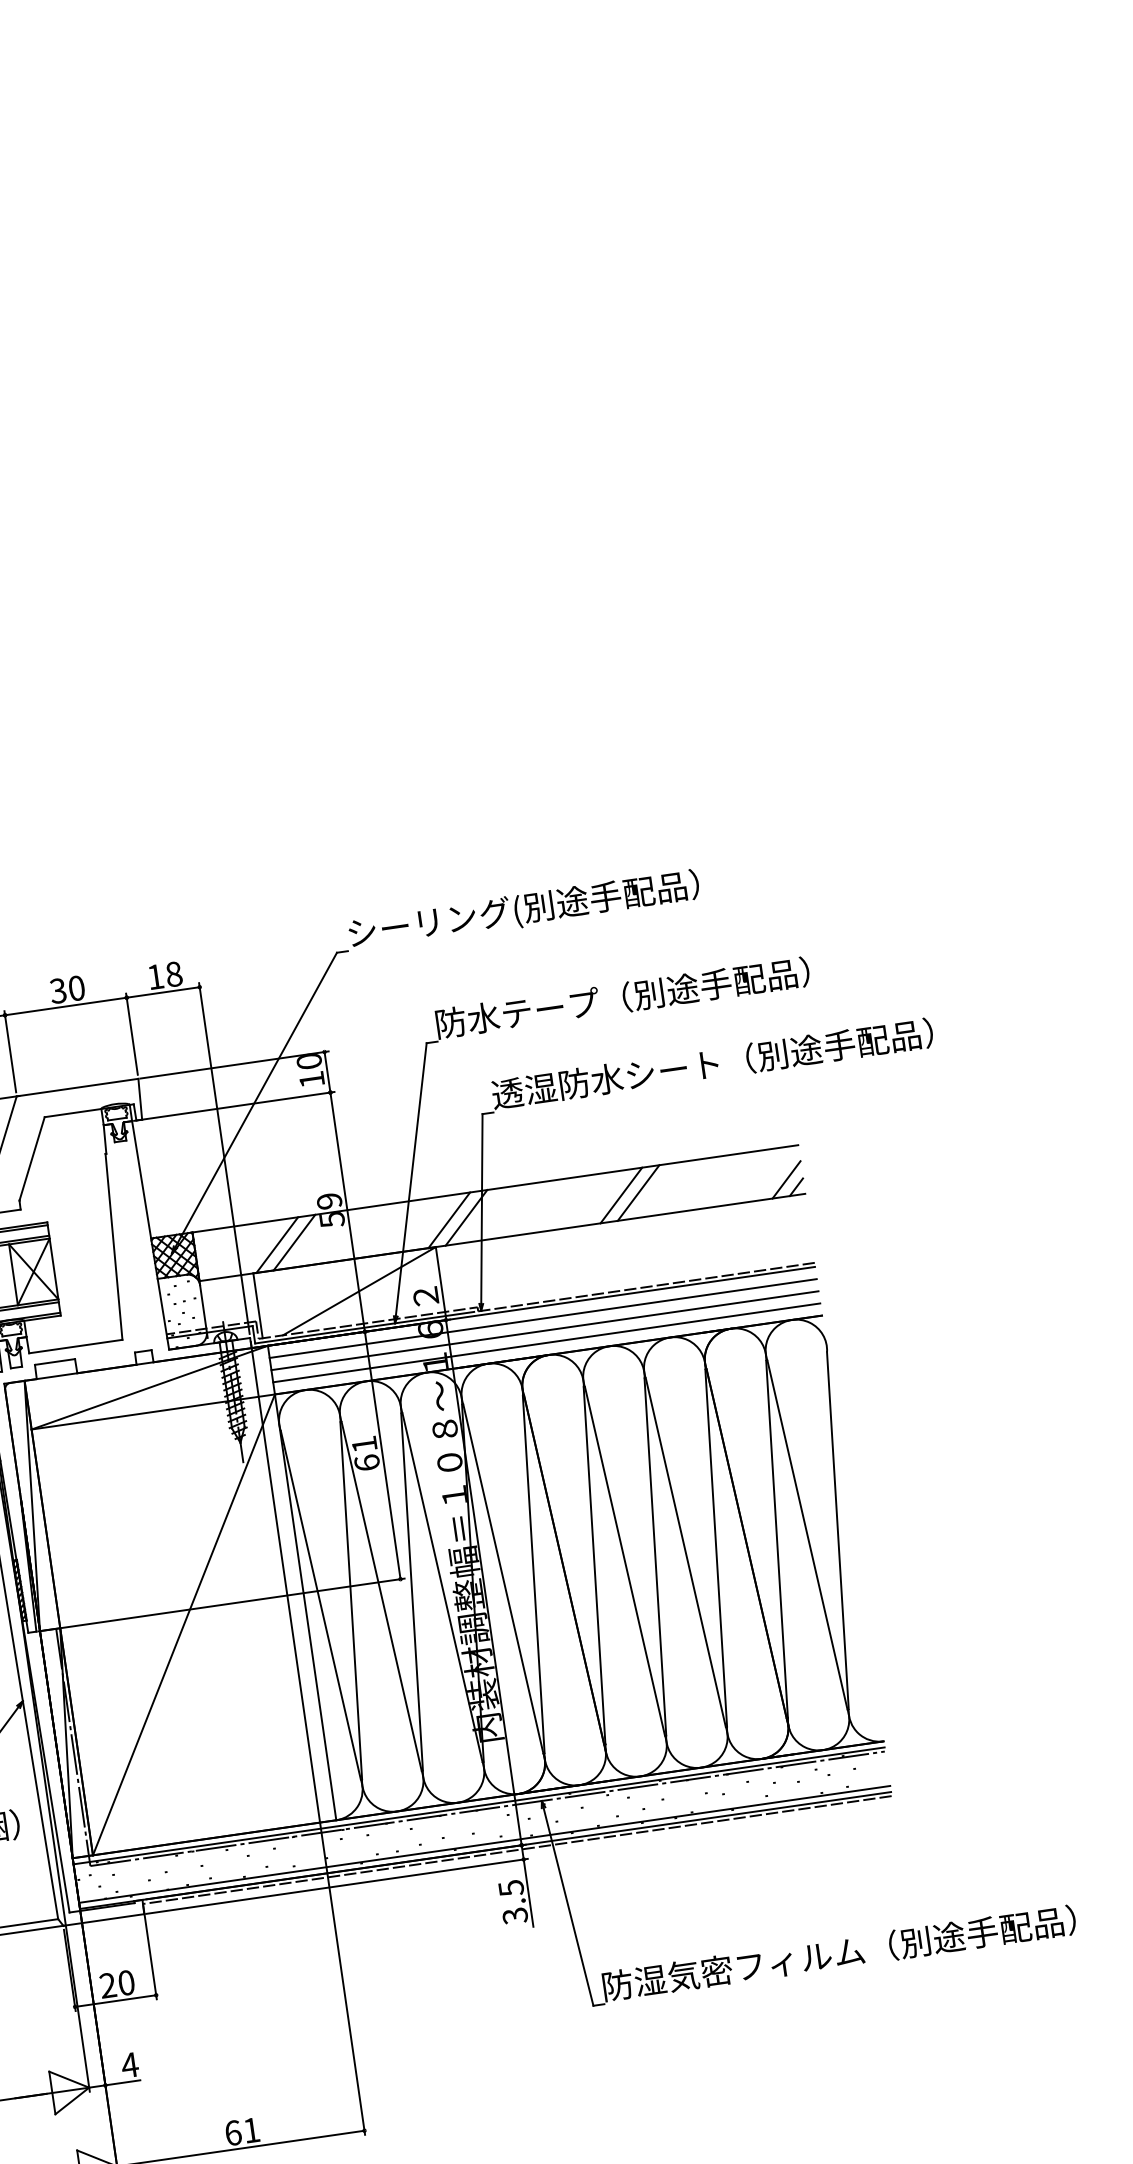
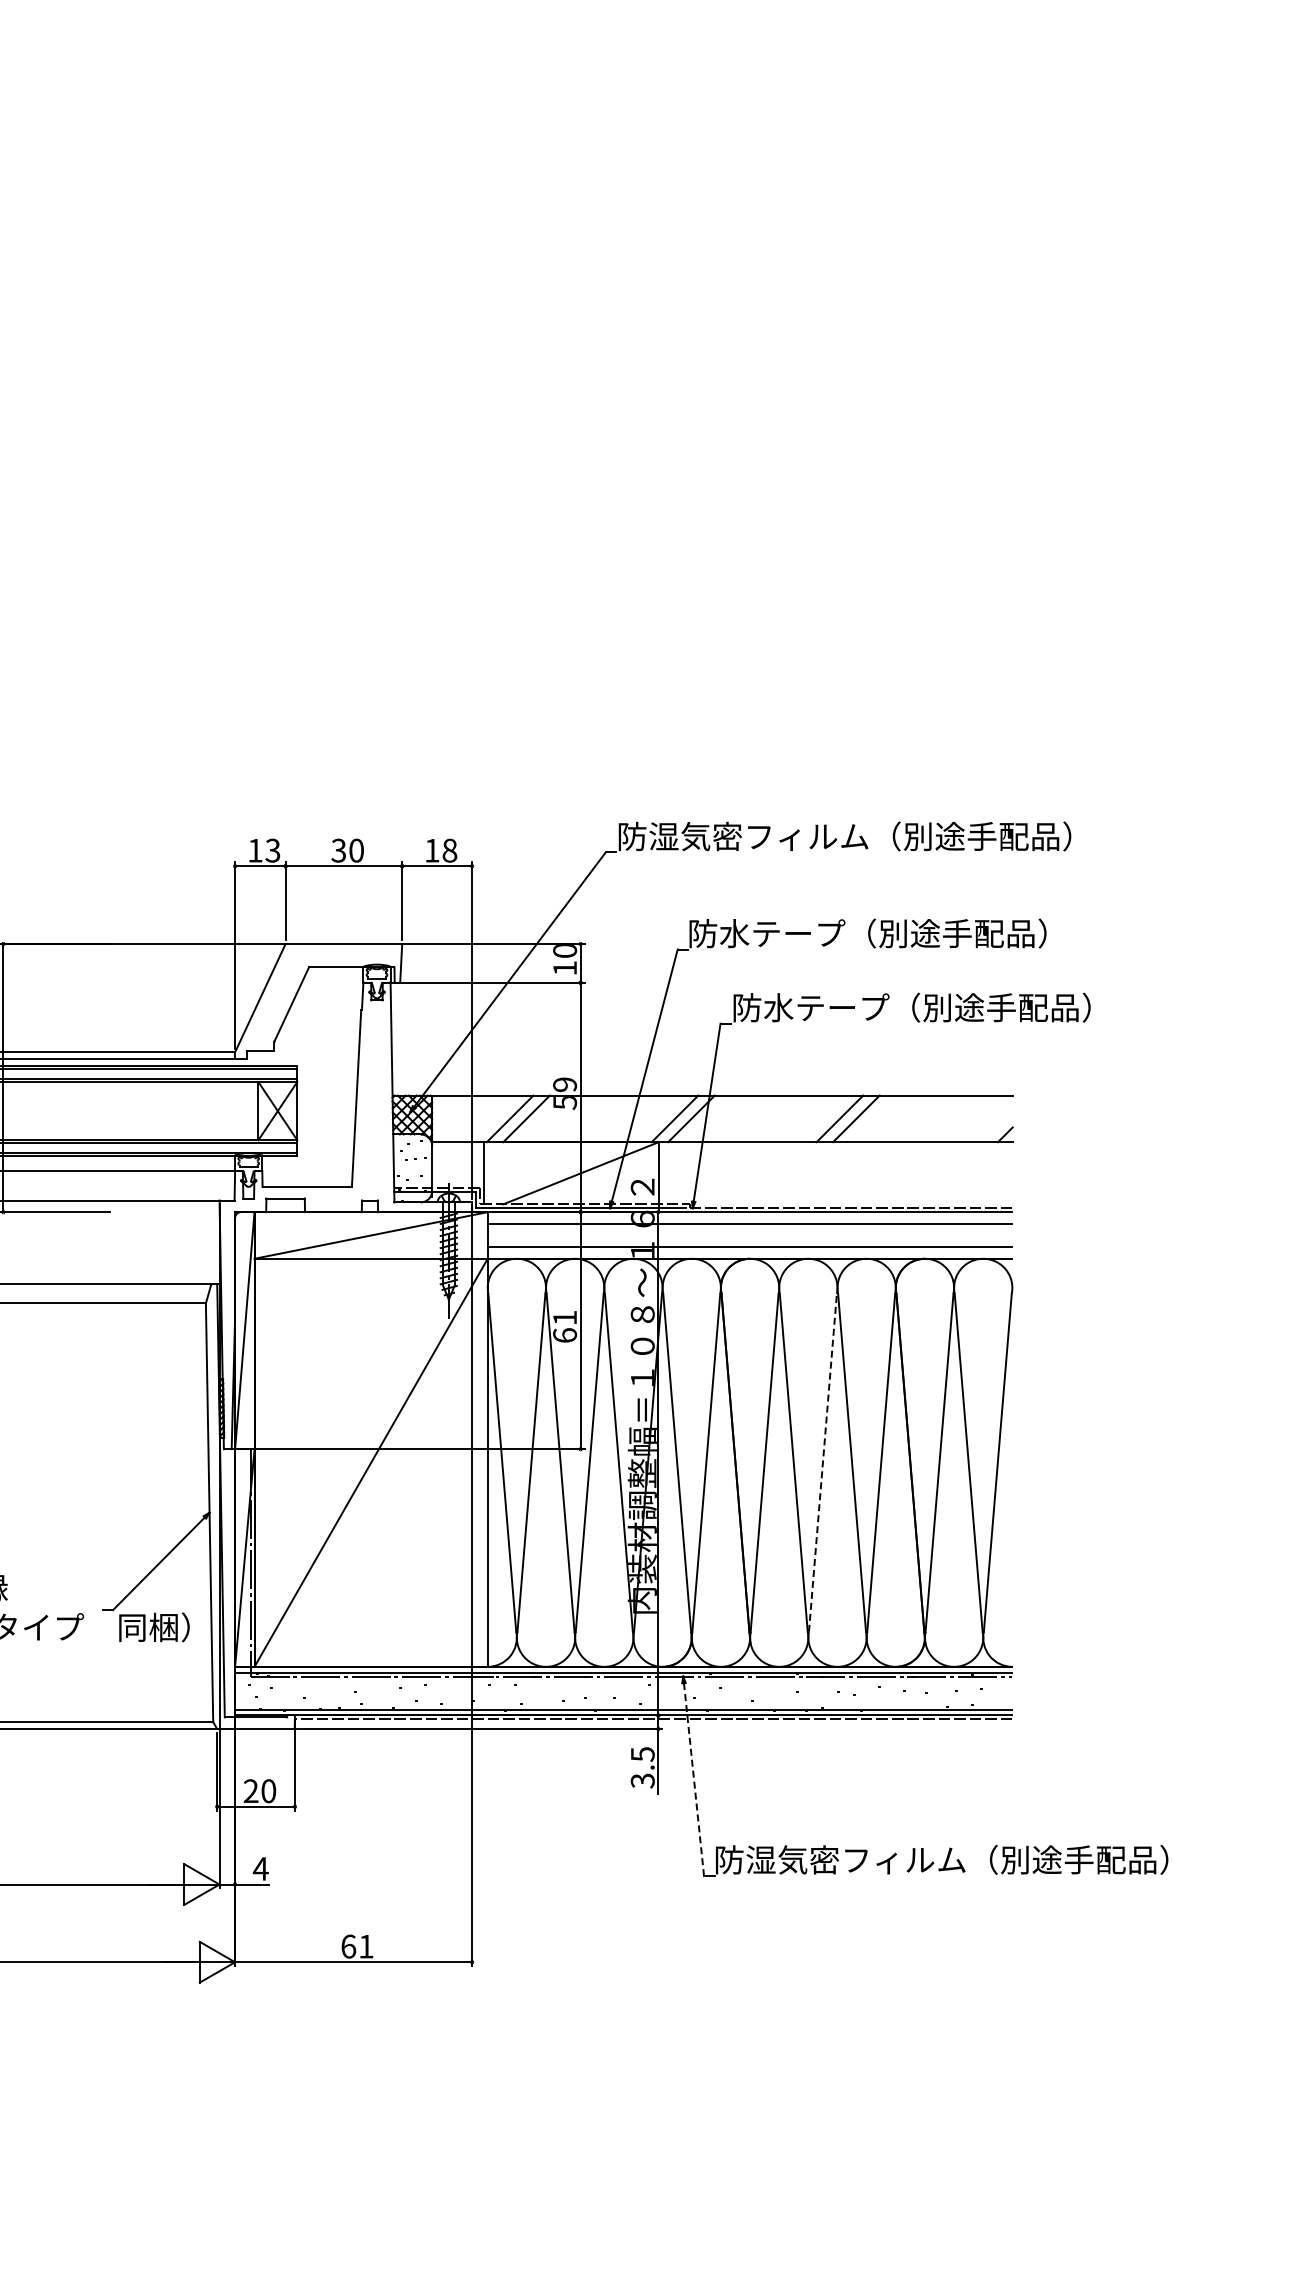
text: (583, 901) -> (844, 837), シーリング(別途手配品） -> 防湿気密フィルム（別途手配品）
text: (712, 1063) -> (943, 1007), 透湿防水シート（別途手配品） -> 防水テープ（別途手配品）
line: (785, 1179) -> (996, 1126), removed
line: (544, 1330) -> (749, 1235), removed
line: (654, 1556) -> (822, 1462), solid -> dashed
line: (568, 1906) -> (694, 1779), solid -> dashed

